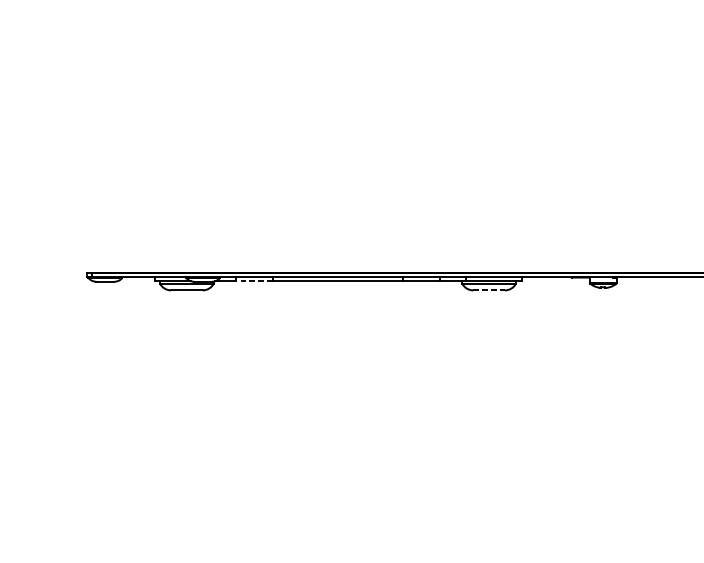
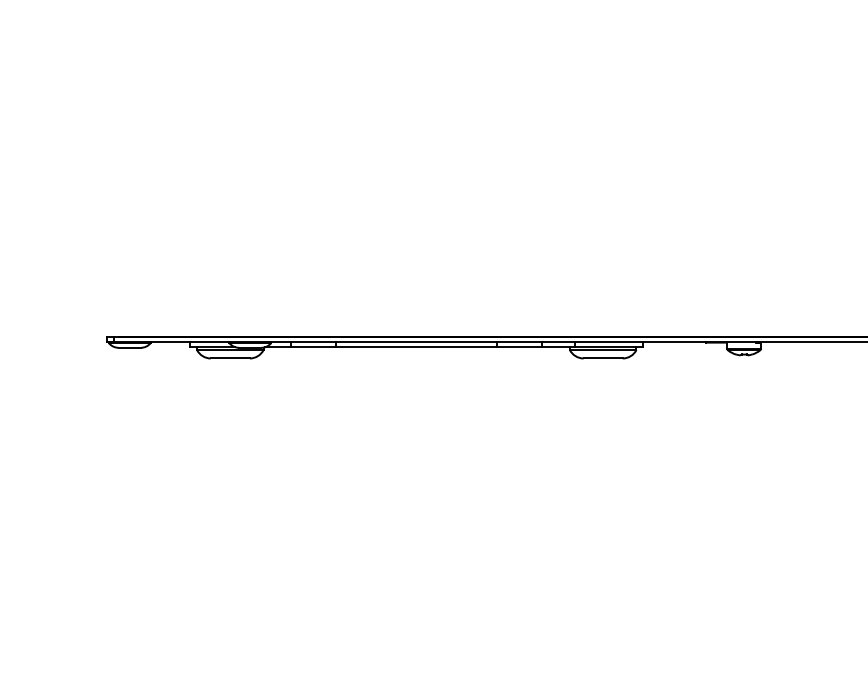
line: (254, 281) -> (313, 347), dashed -> solid
line: (489, 290) -> (603, 358), dashed -> solid

